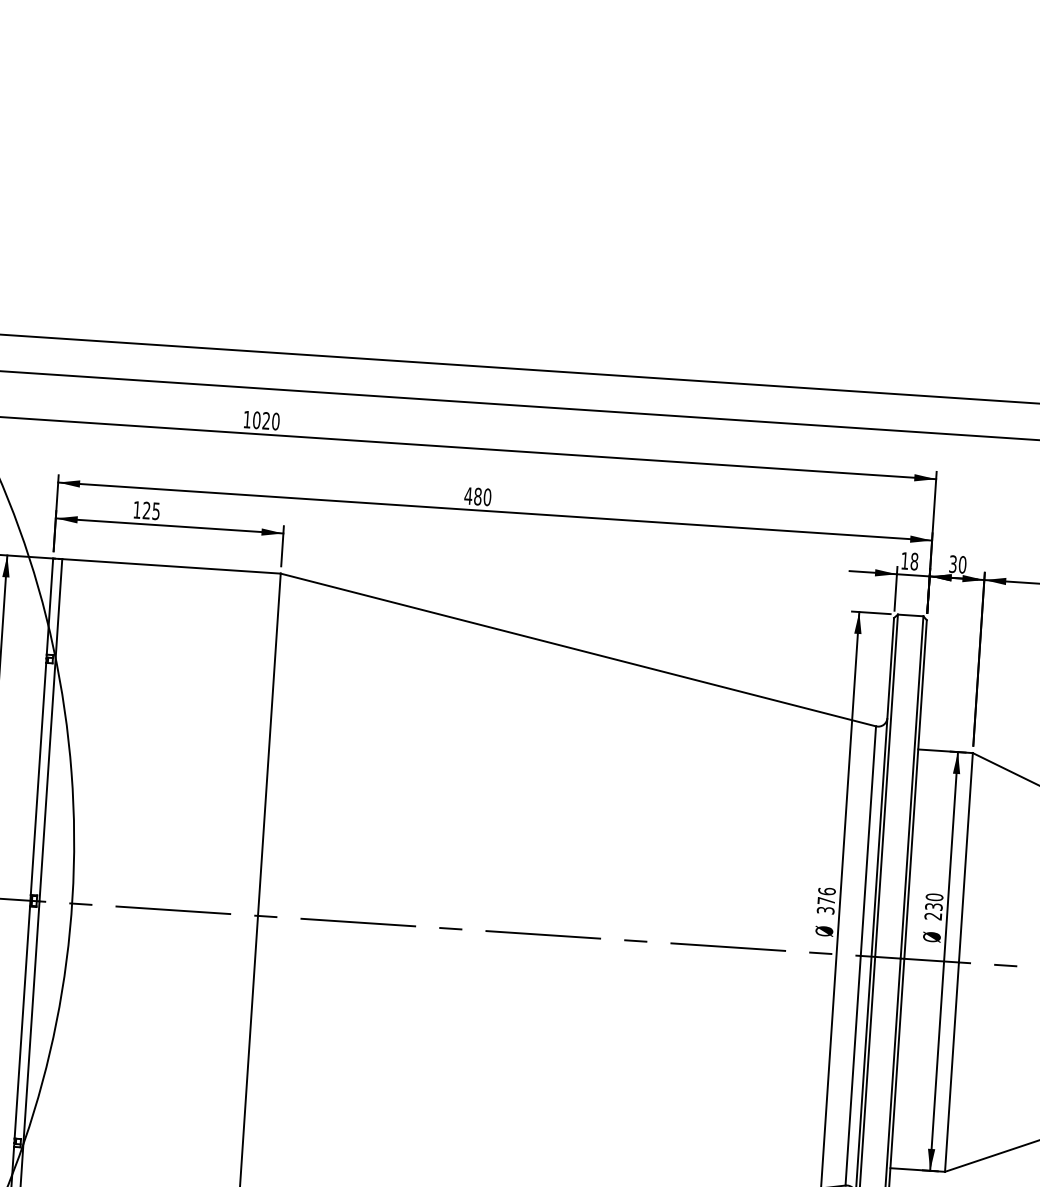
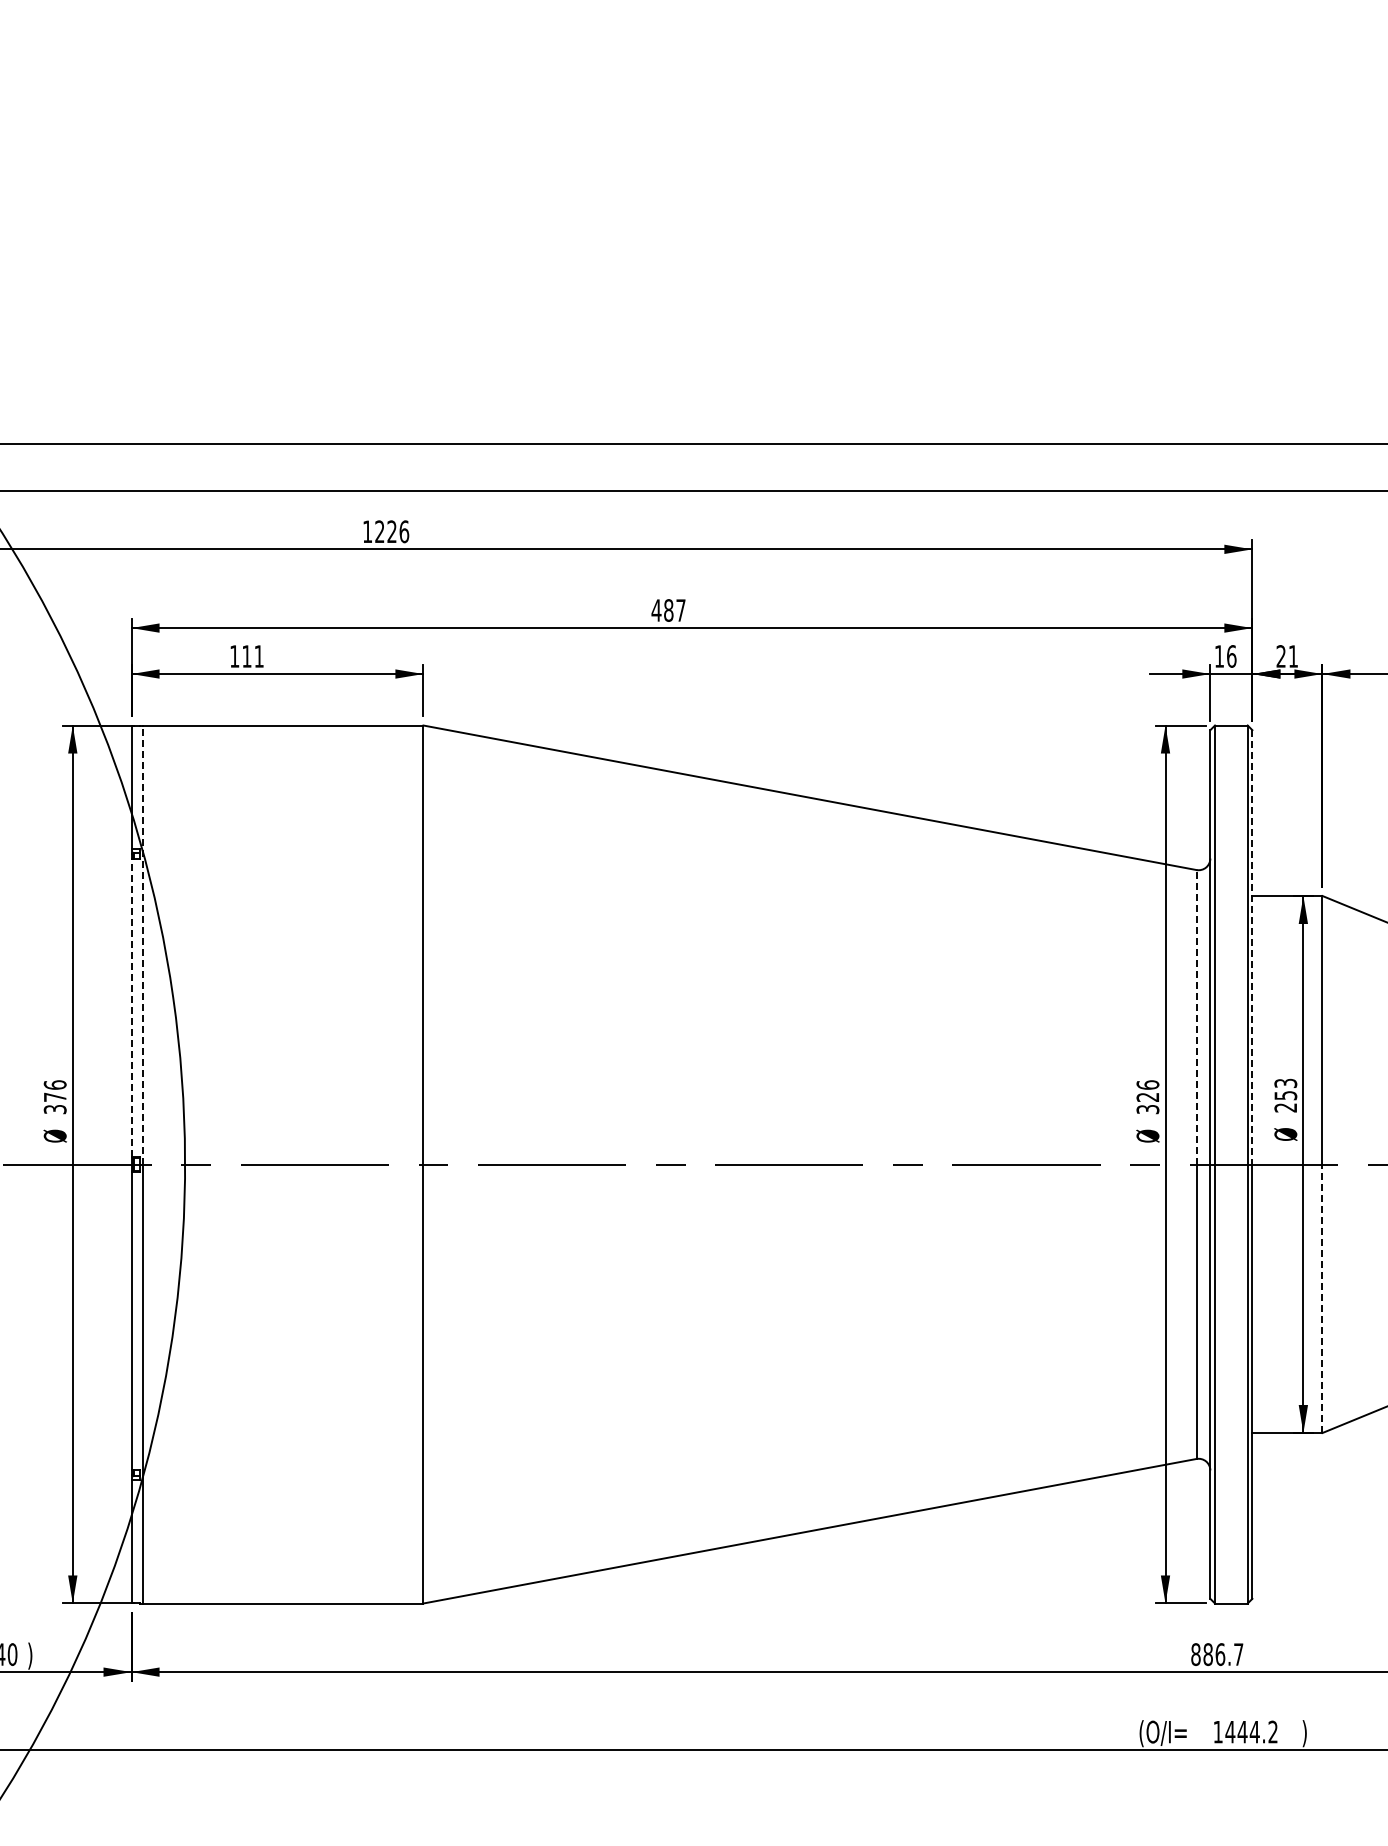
text: (266, 420) -> (392, 531), 1020 -> 1226
text: (487, 497) -> (680, 610), 480 -> 487
text: (151, 510) -> (252, 656), 125 -> 111
text: (914, 561) -> (1231, 656), 18 -> 16
text: (958, 564) -> (1287, 656), 30 -> 21
line: (51, 729) -> (143, 944), solid -> dashed
line: (38, 779) -> (131, 1008), solid -> dashed
line: (915, 789) -> (1252, 947), solid -> dashed
line: (868, 840) -> (1196, 1016), solid -> dashed
text: (826, 900) -> (1147, 1096), 376 -> 326
text: (934, 901) -> (1285, 1088), 230 -> 253
line: (952, 1066) -> (1322, 1298), solid -> dashed

